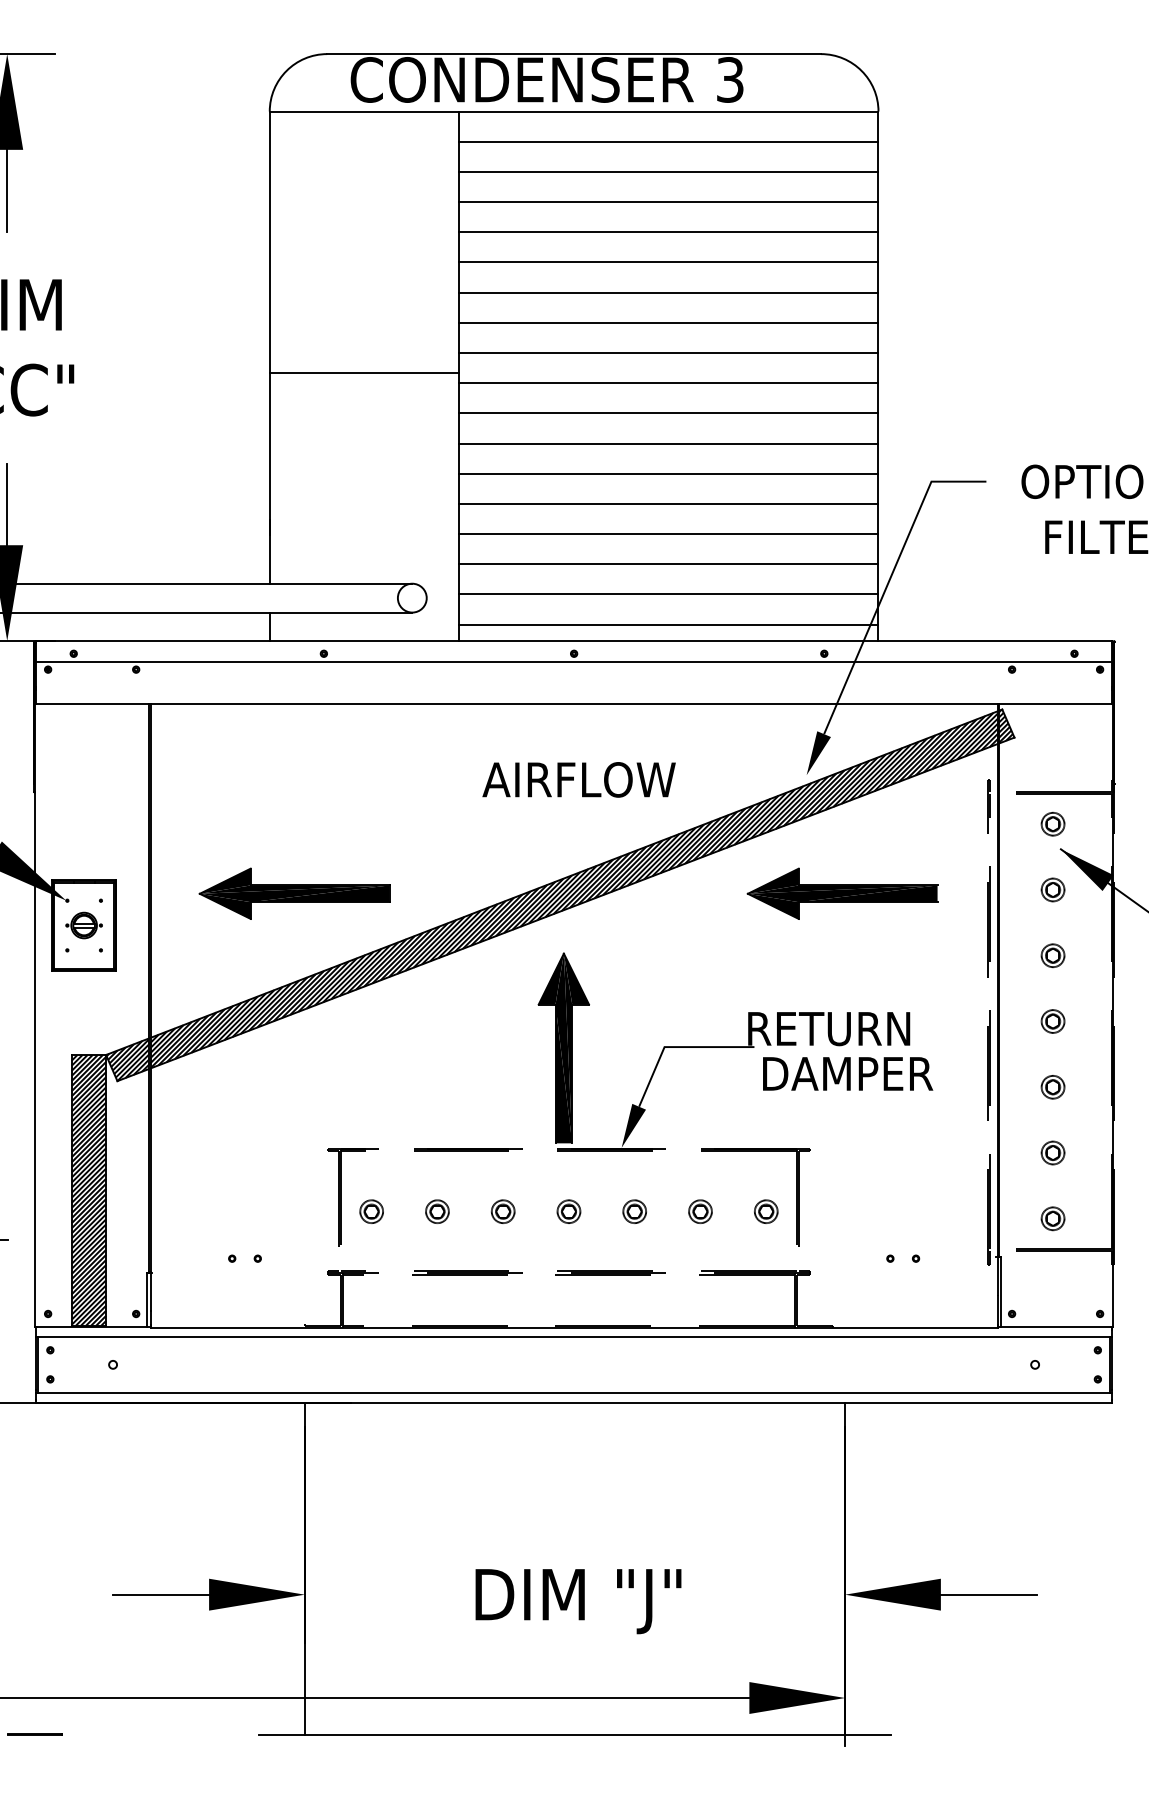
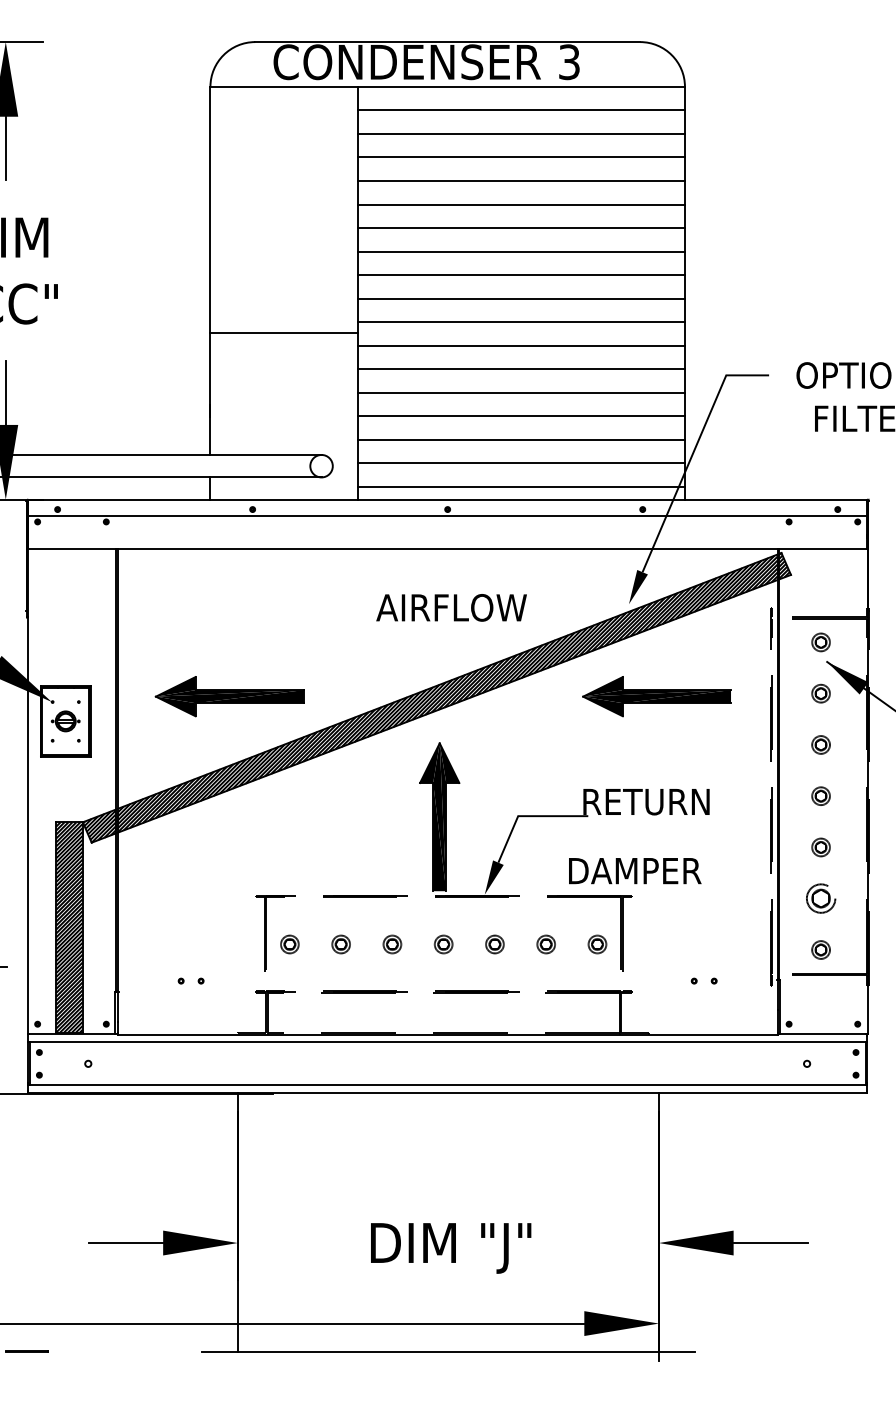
line: (363, 372) -> (283, 332), moved
text: (848, 1074) -> (635, 871), moved
part: (1052, 1152) -> (820, 898), size x1.6

